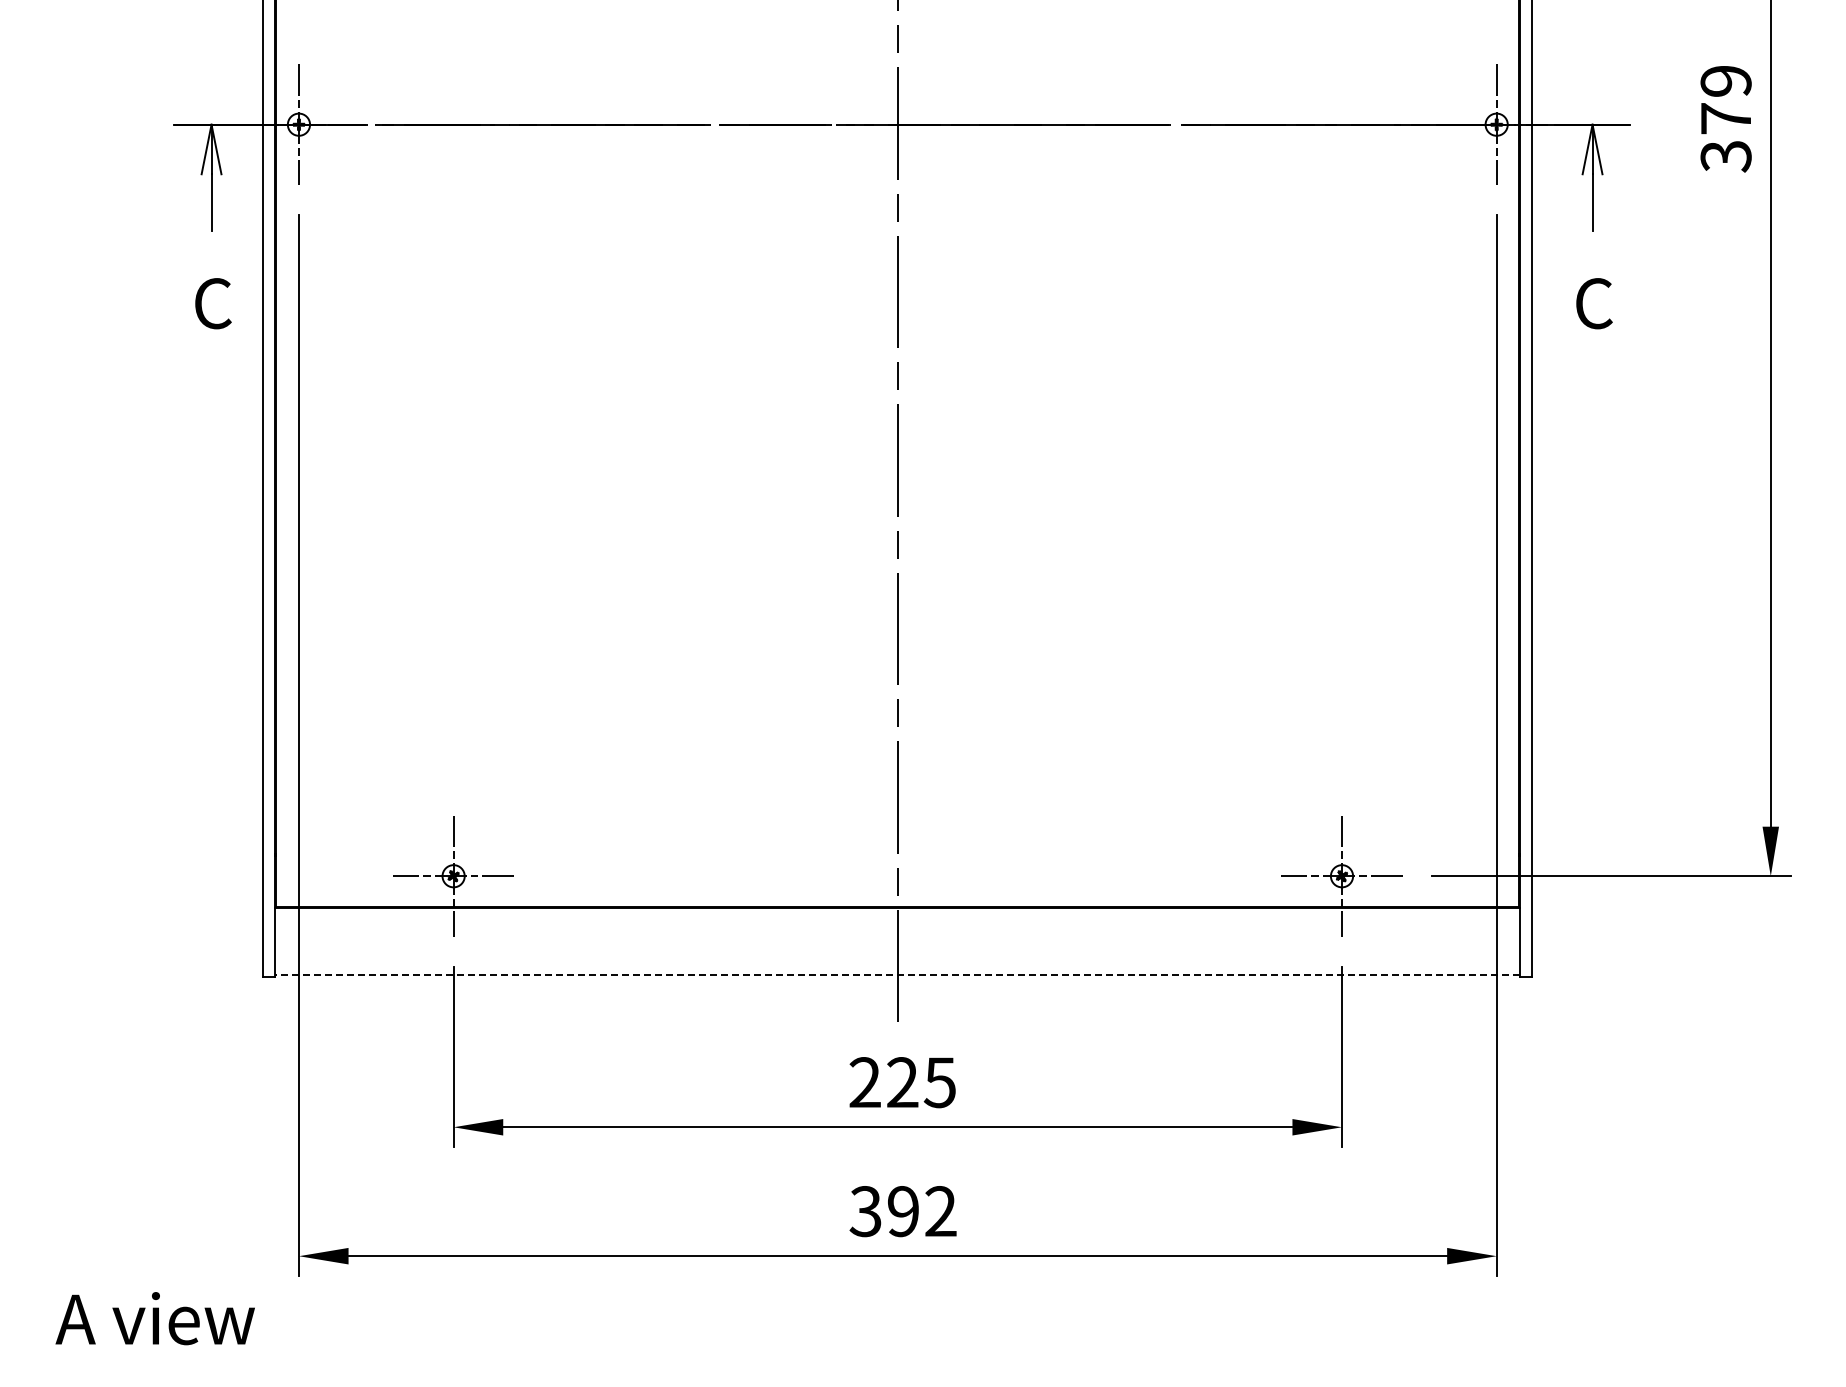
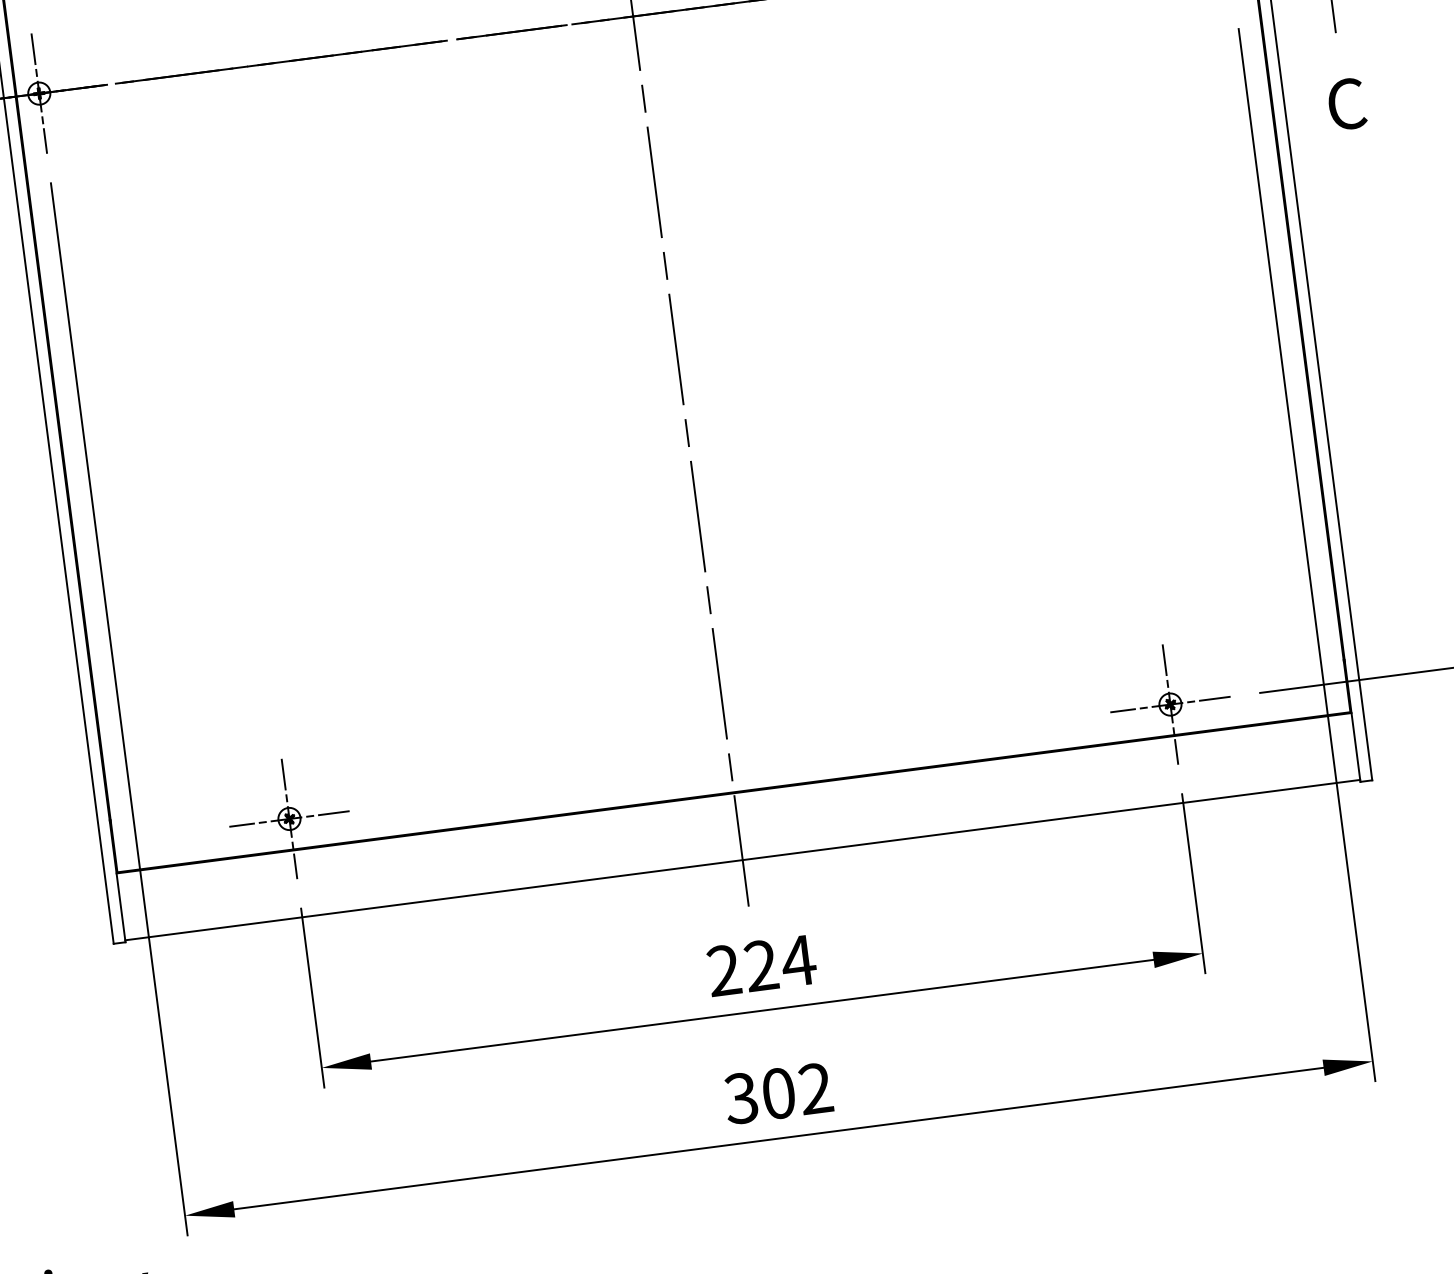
line: (897, 975) -> (742, 860), dashed -> solid
text: (940, 1082) -> (798, 960), 225 -> 224
text: (903, 1211) -> (778, 1093), 392 -> 302

